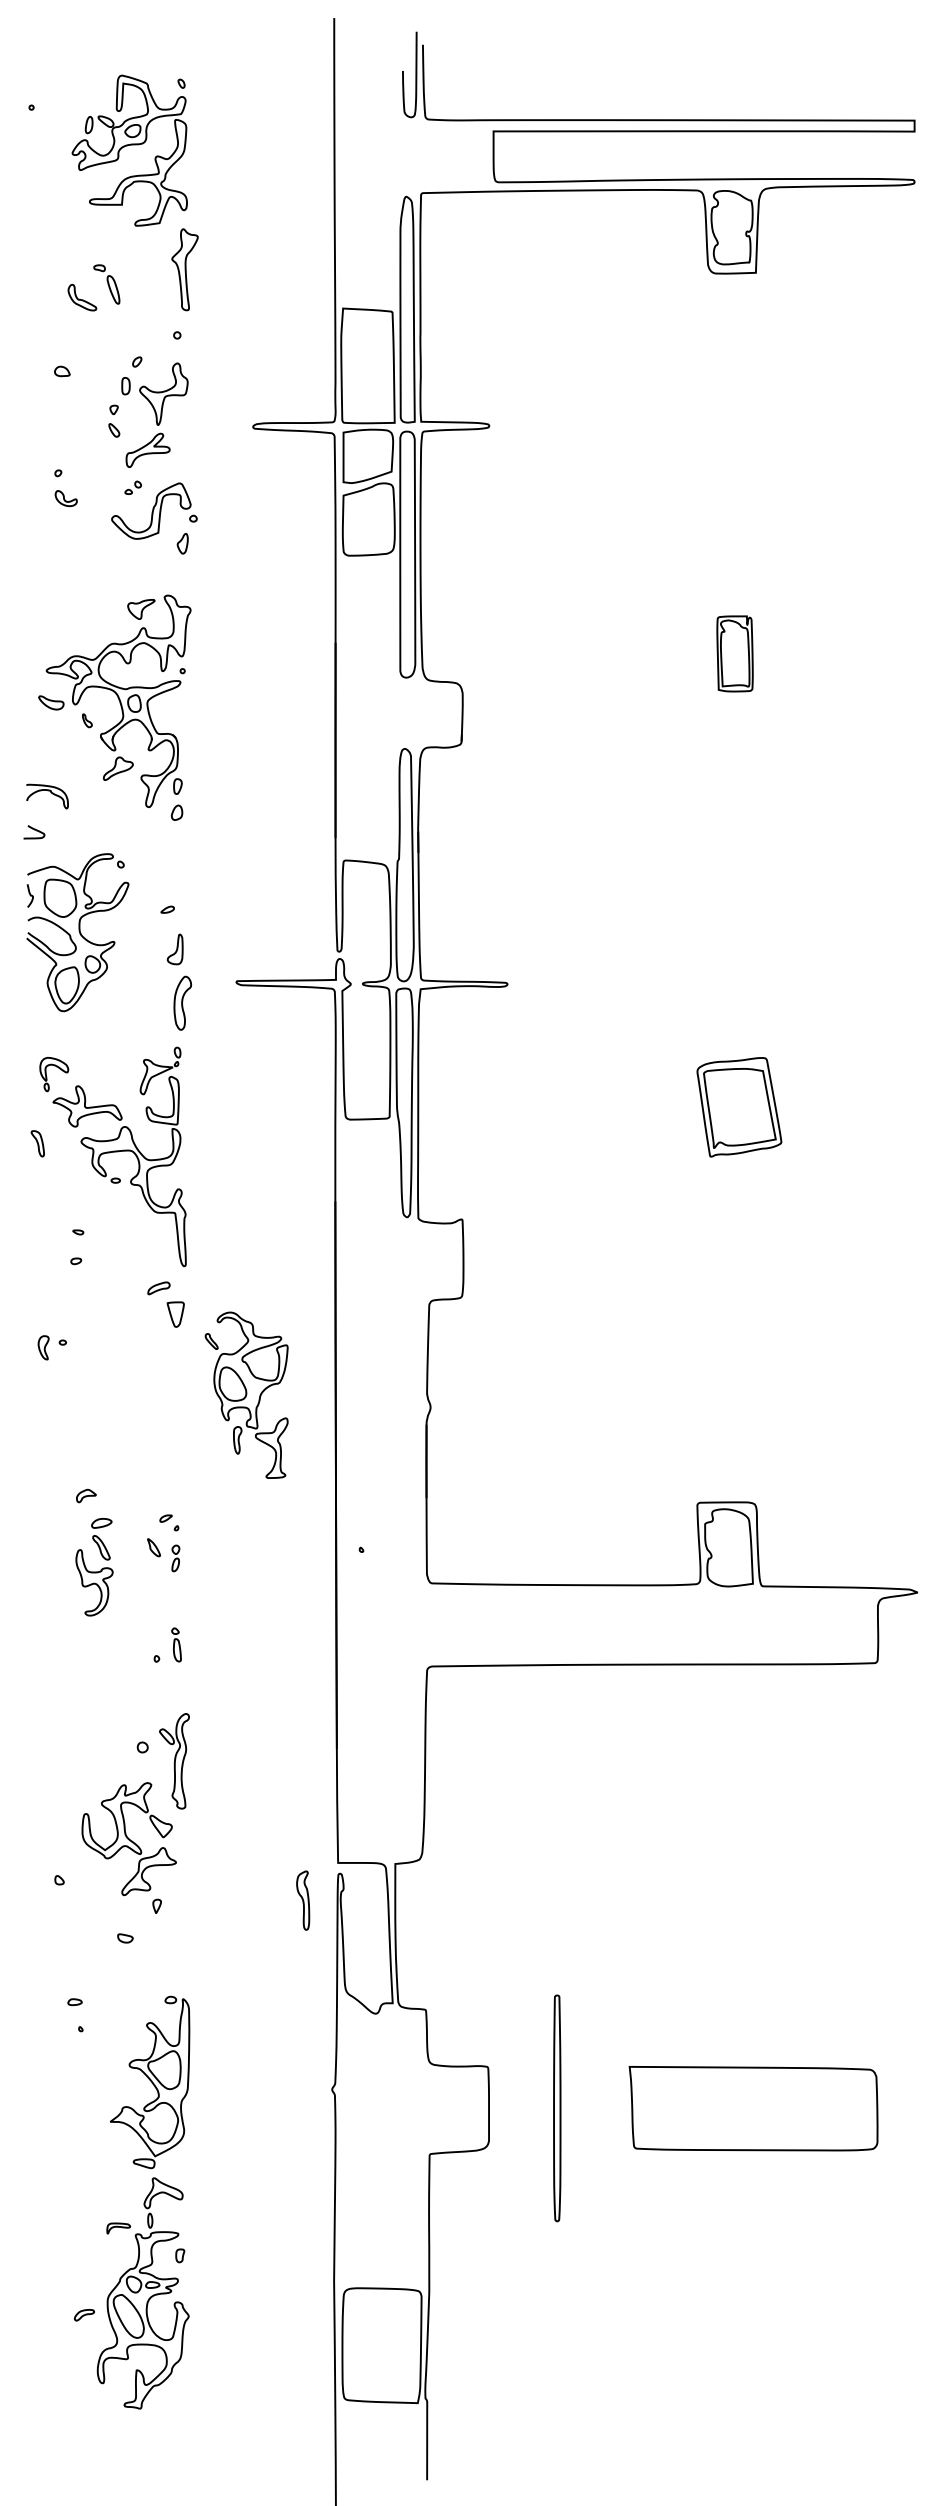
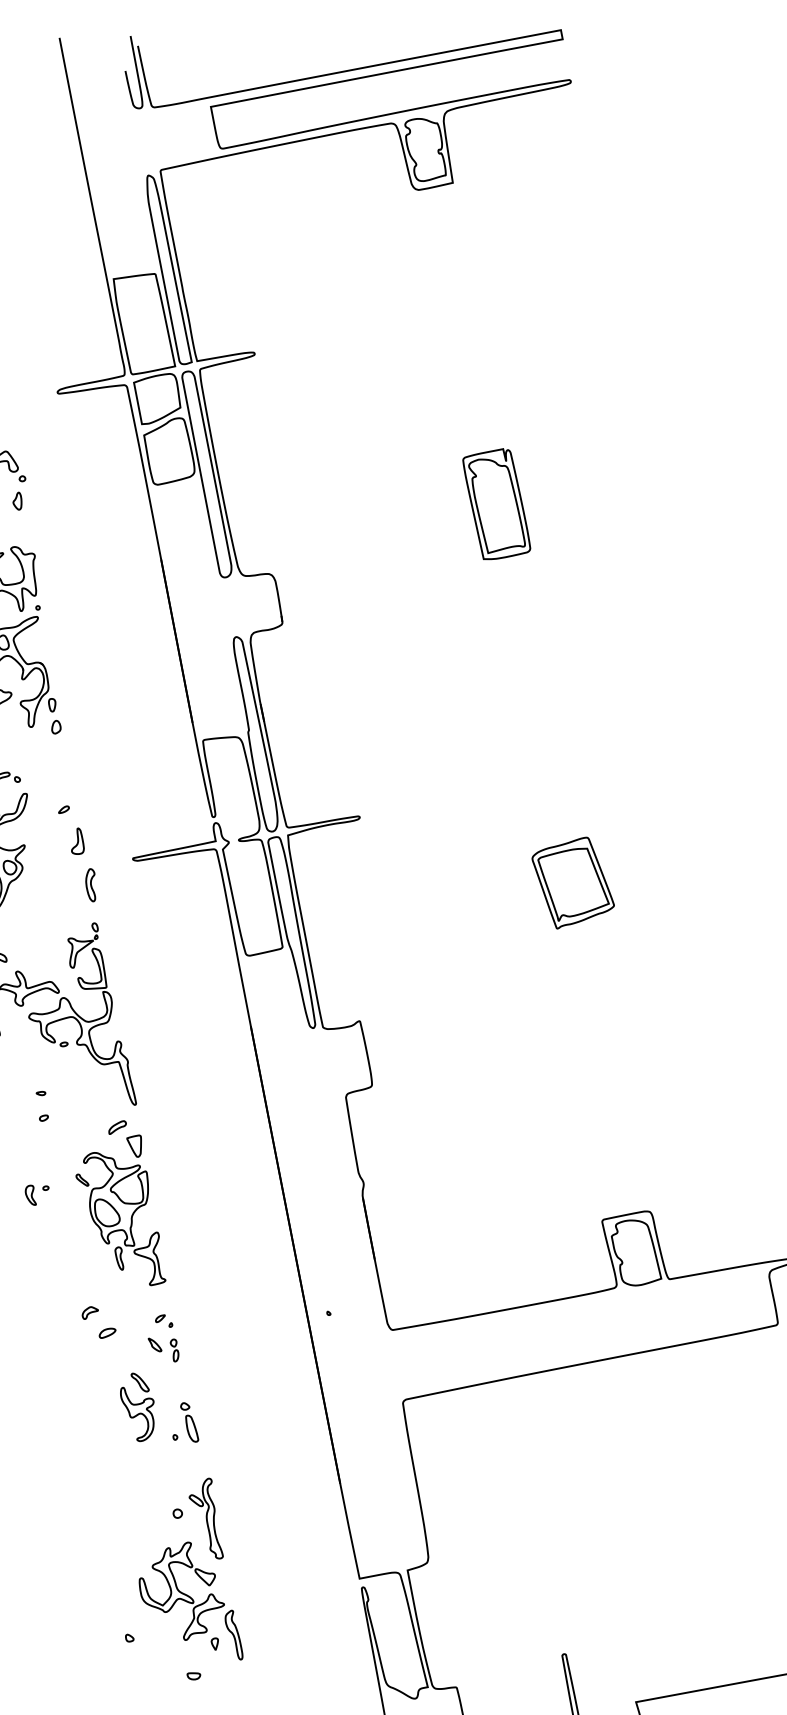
part: (734, 653) -> (496, 504), size x1.67
part: (182, 1002) -> (91, 884), size x0.71
part: (246, 1394) -> (119, 1218), moved
part: (94, 1575) -> (138, 1406), moved
part: (176, 1644) -> (189, 1422), size x1.43
part: (303, 1900) -> (233, 1635), moved

